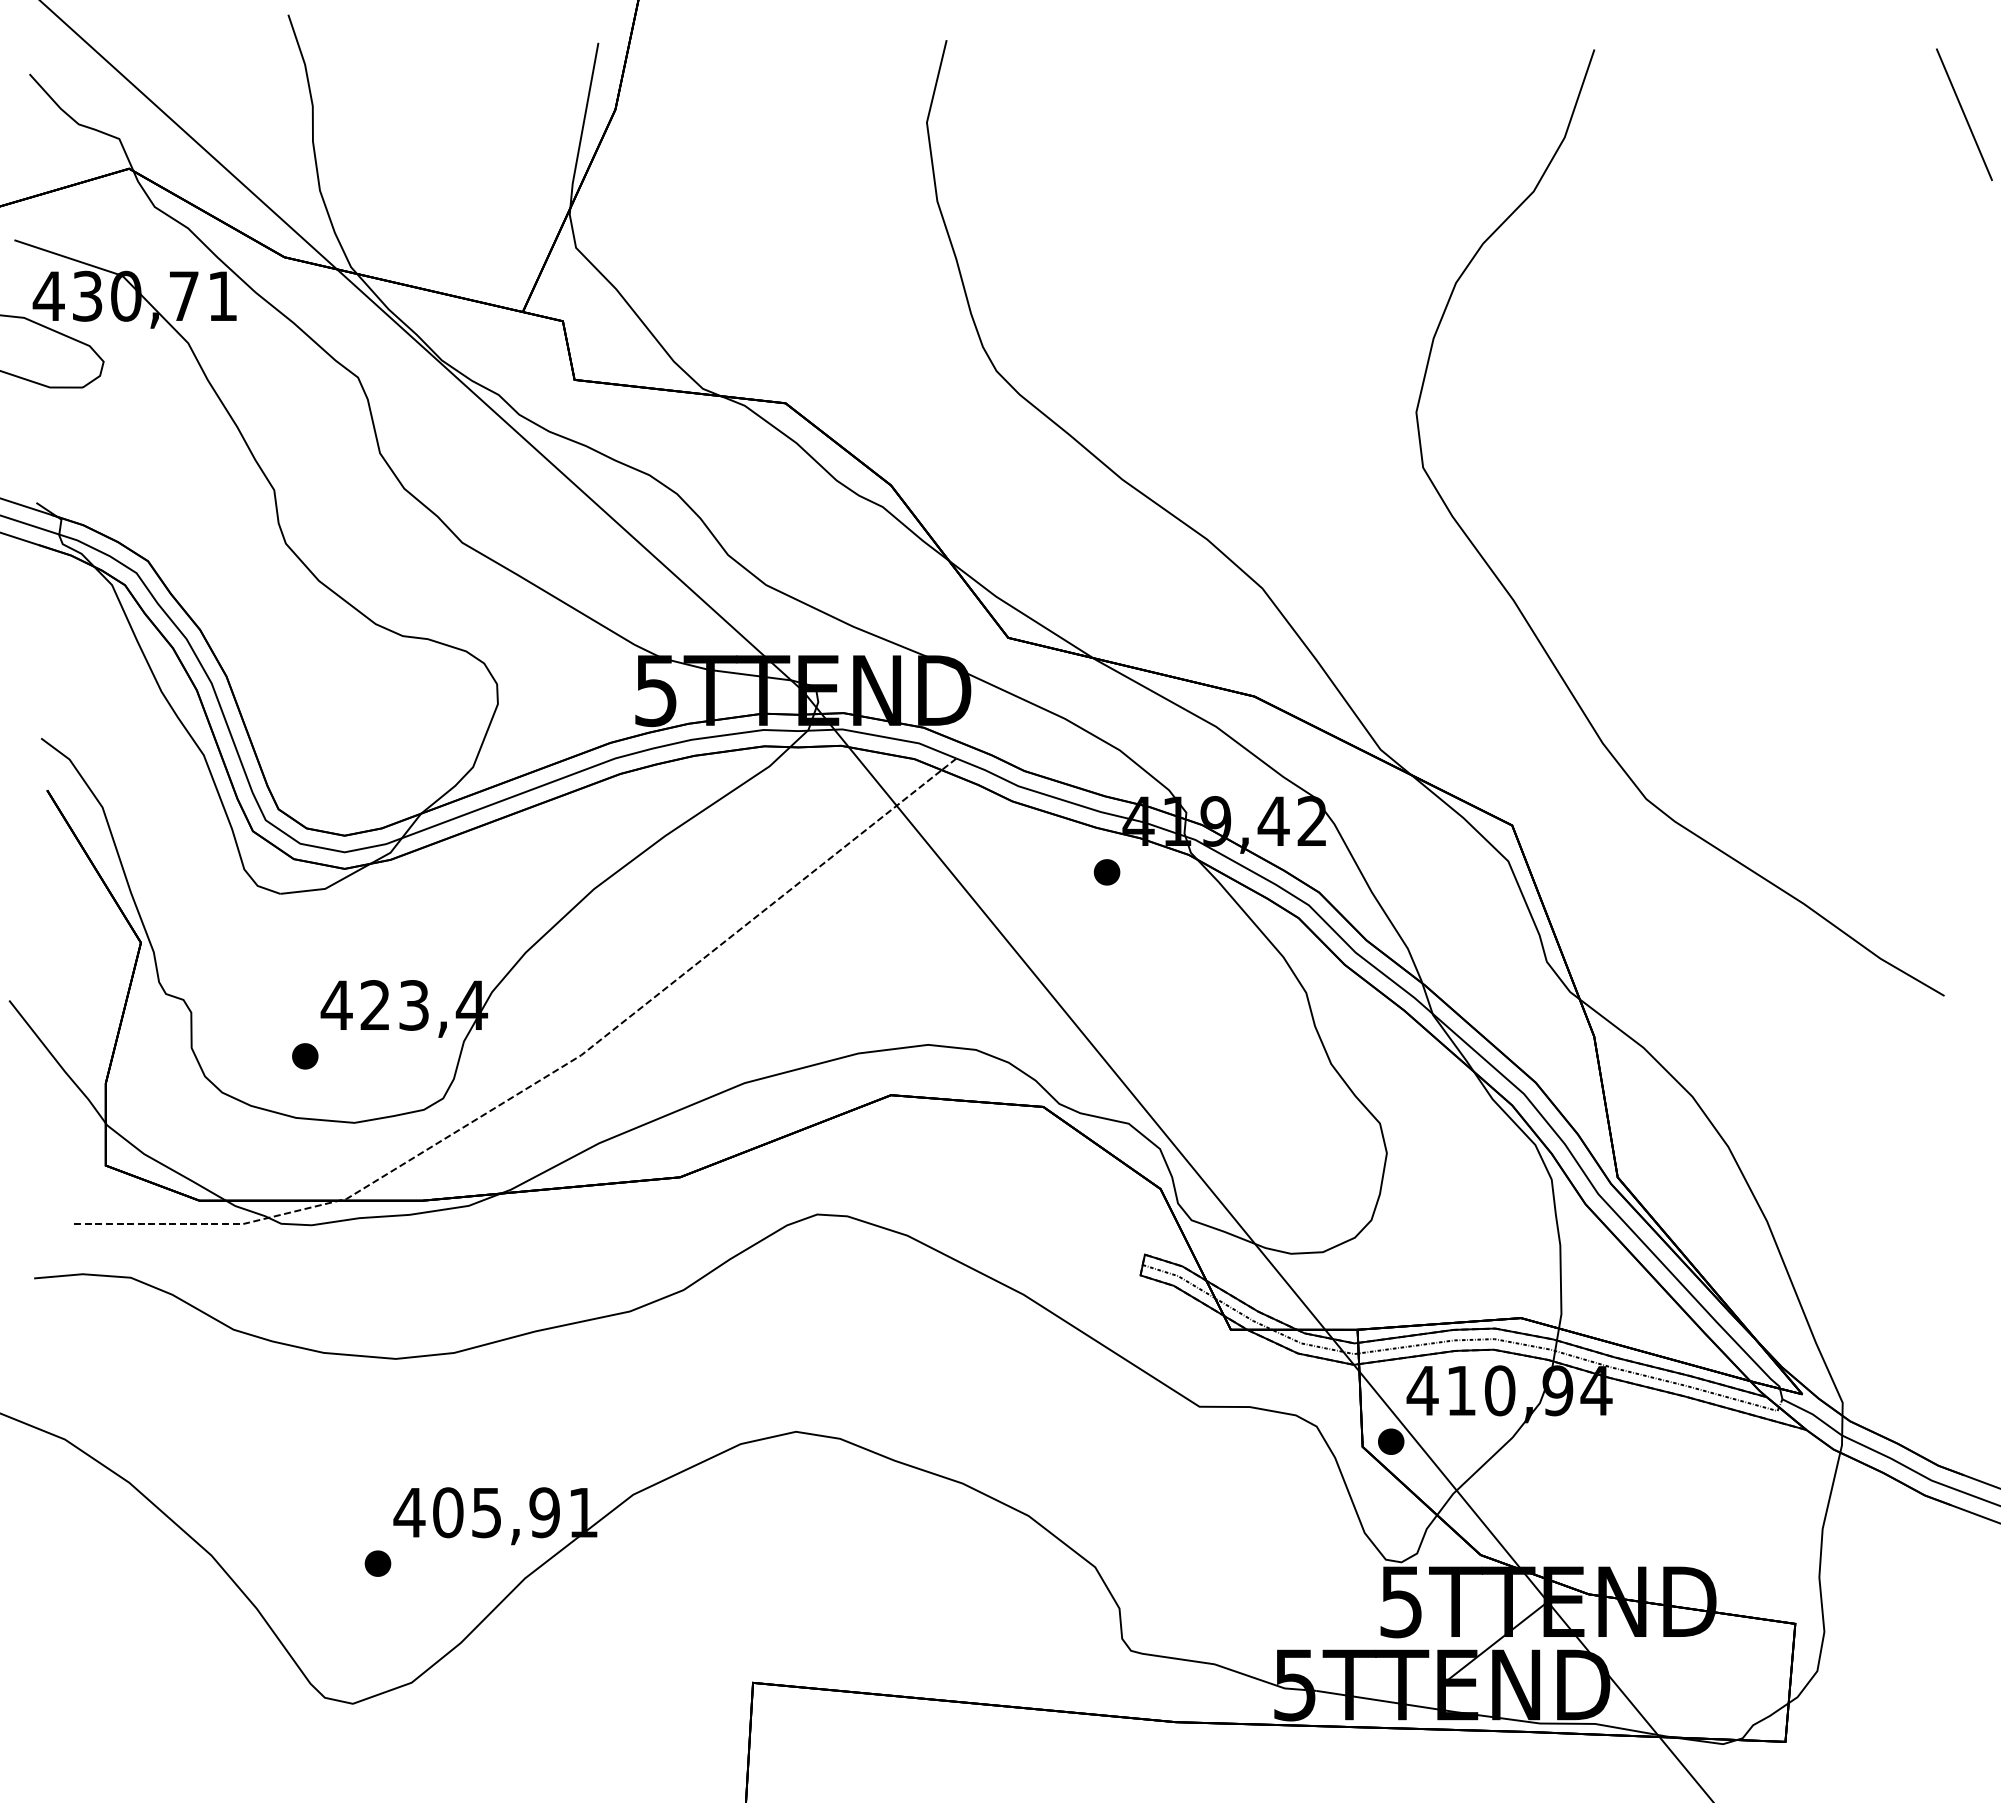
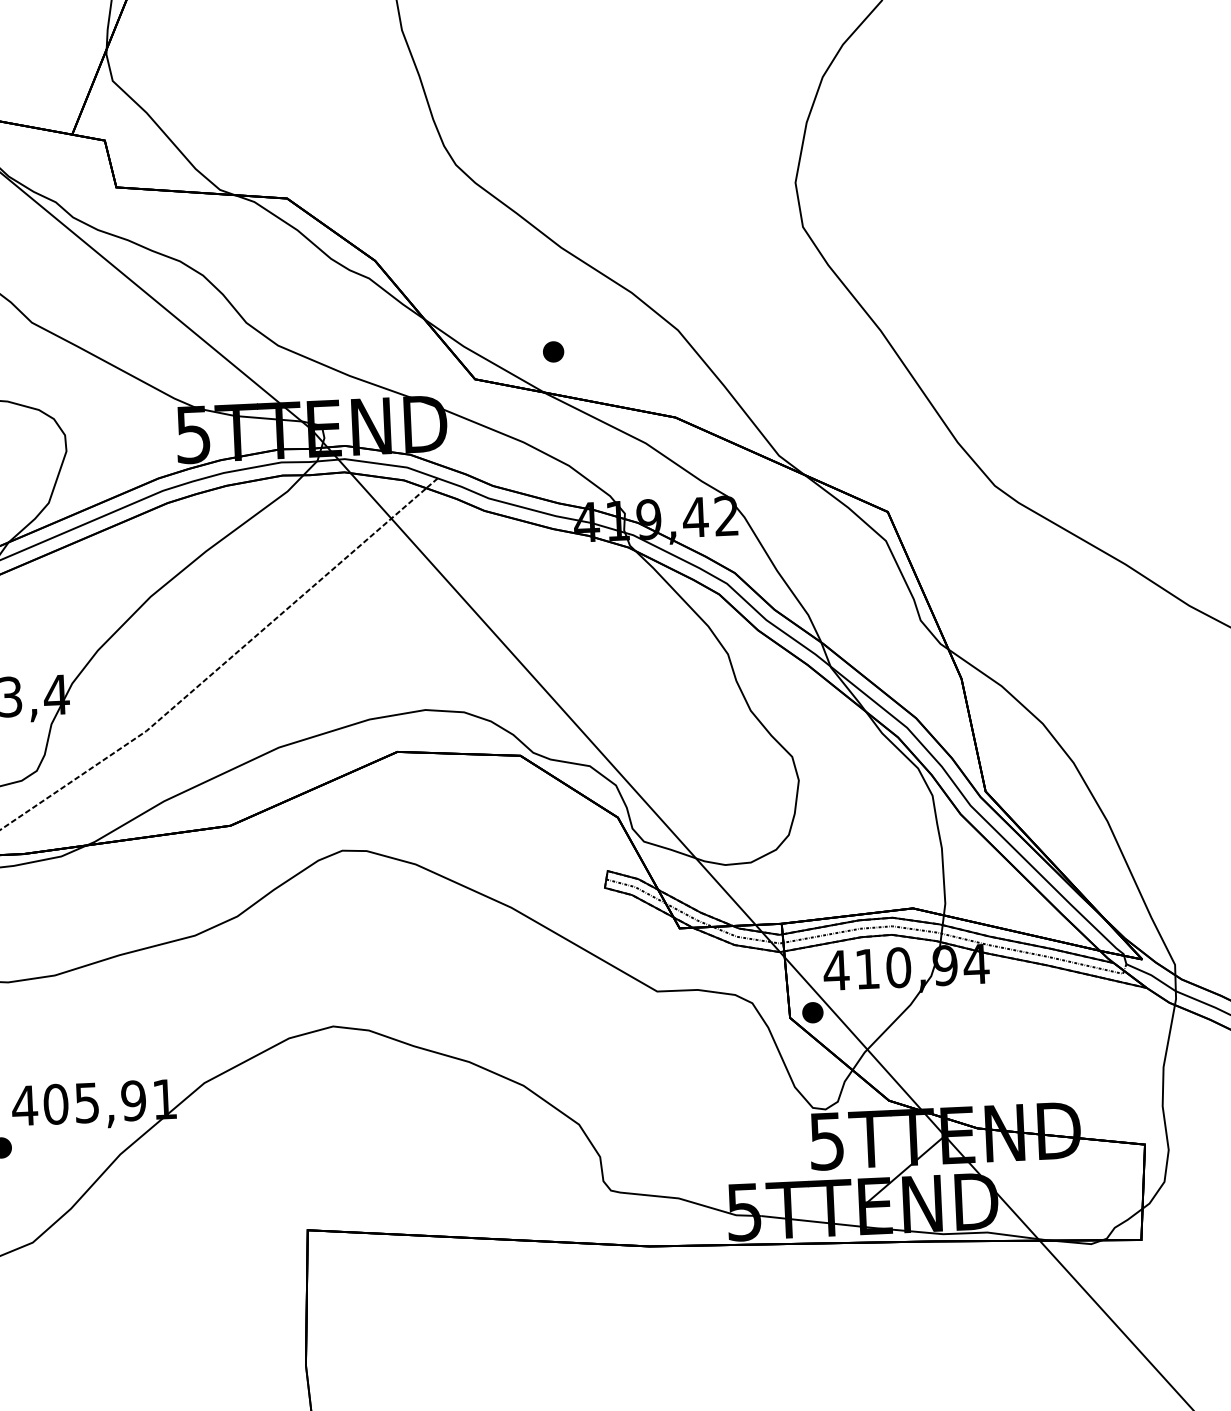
part: (1106, 872) -> (553, 352), moved

